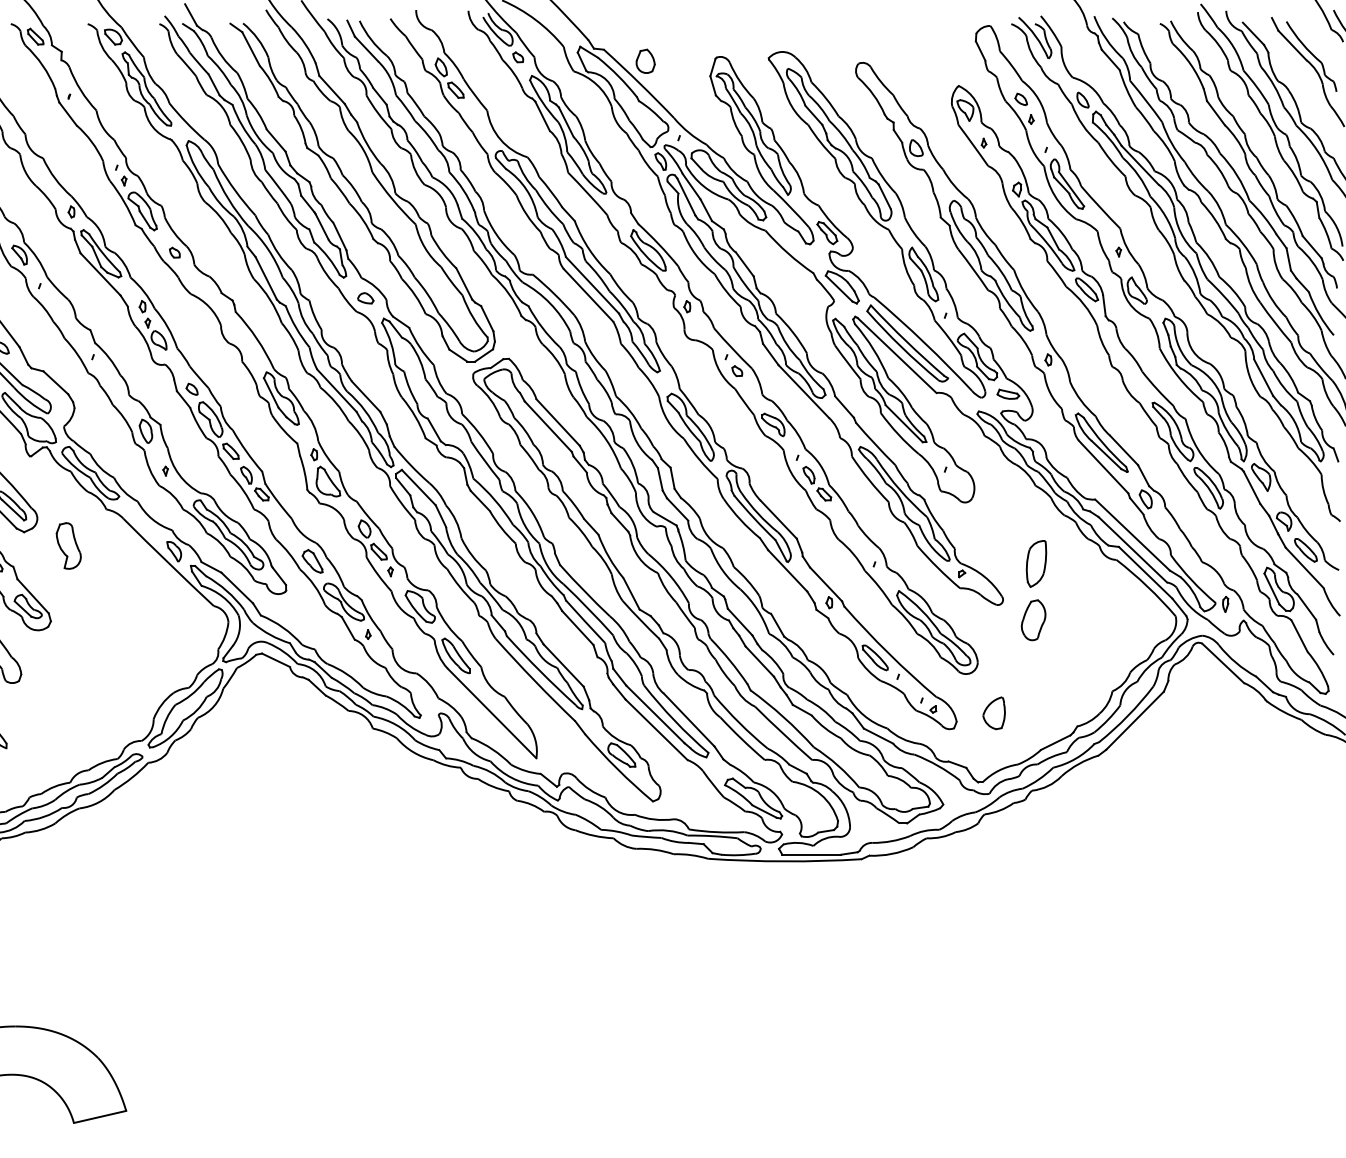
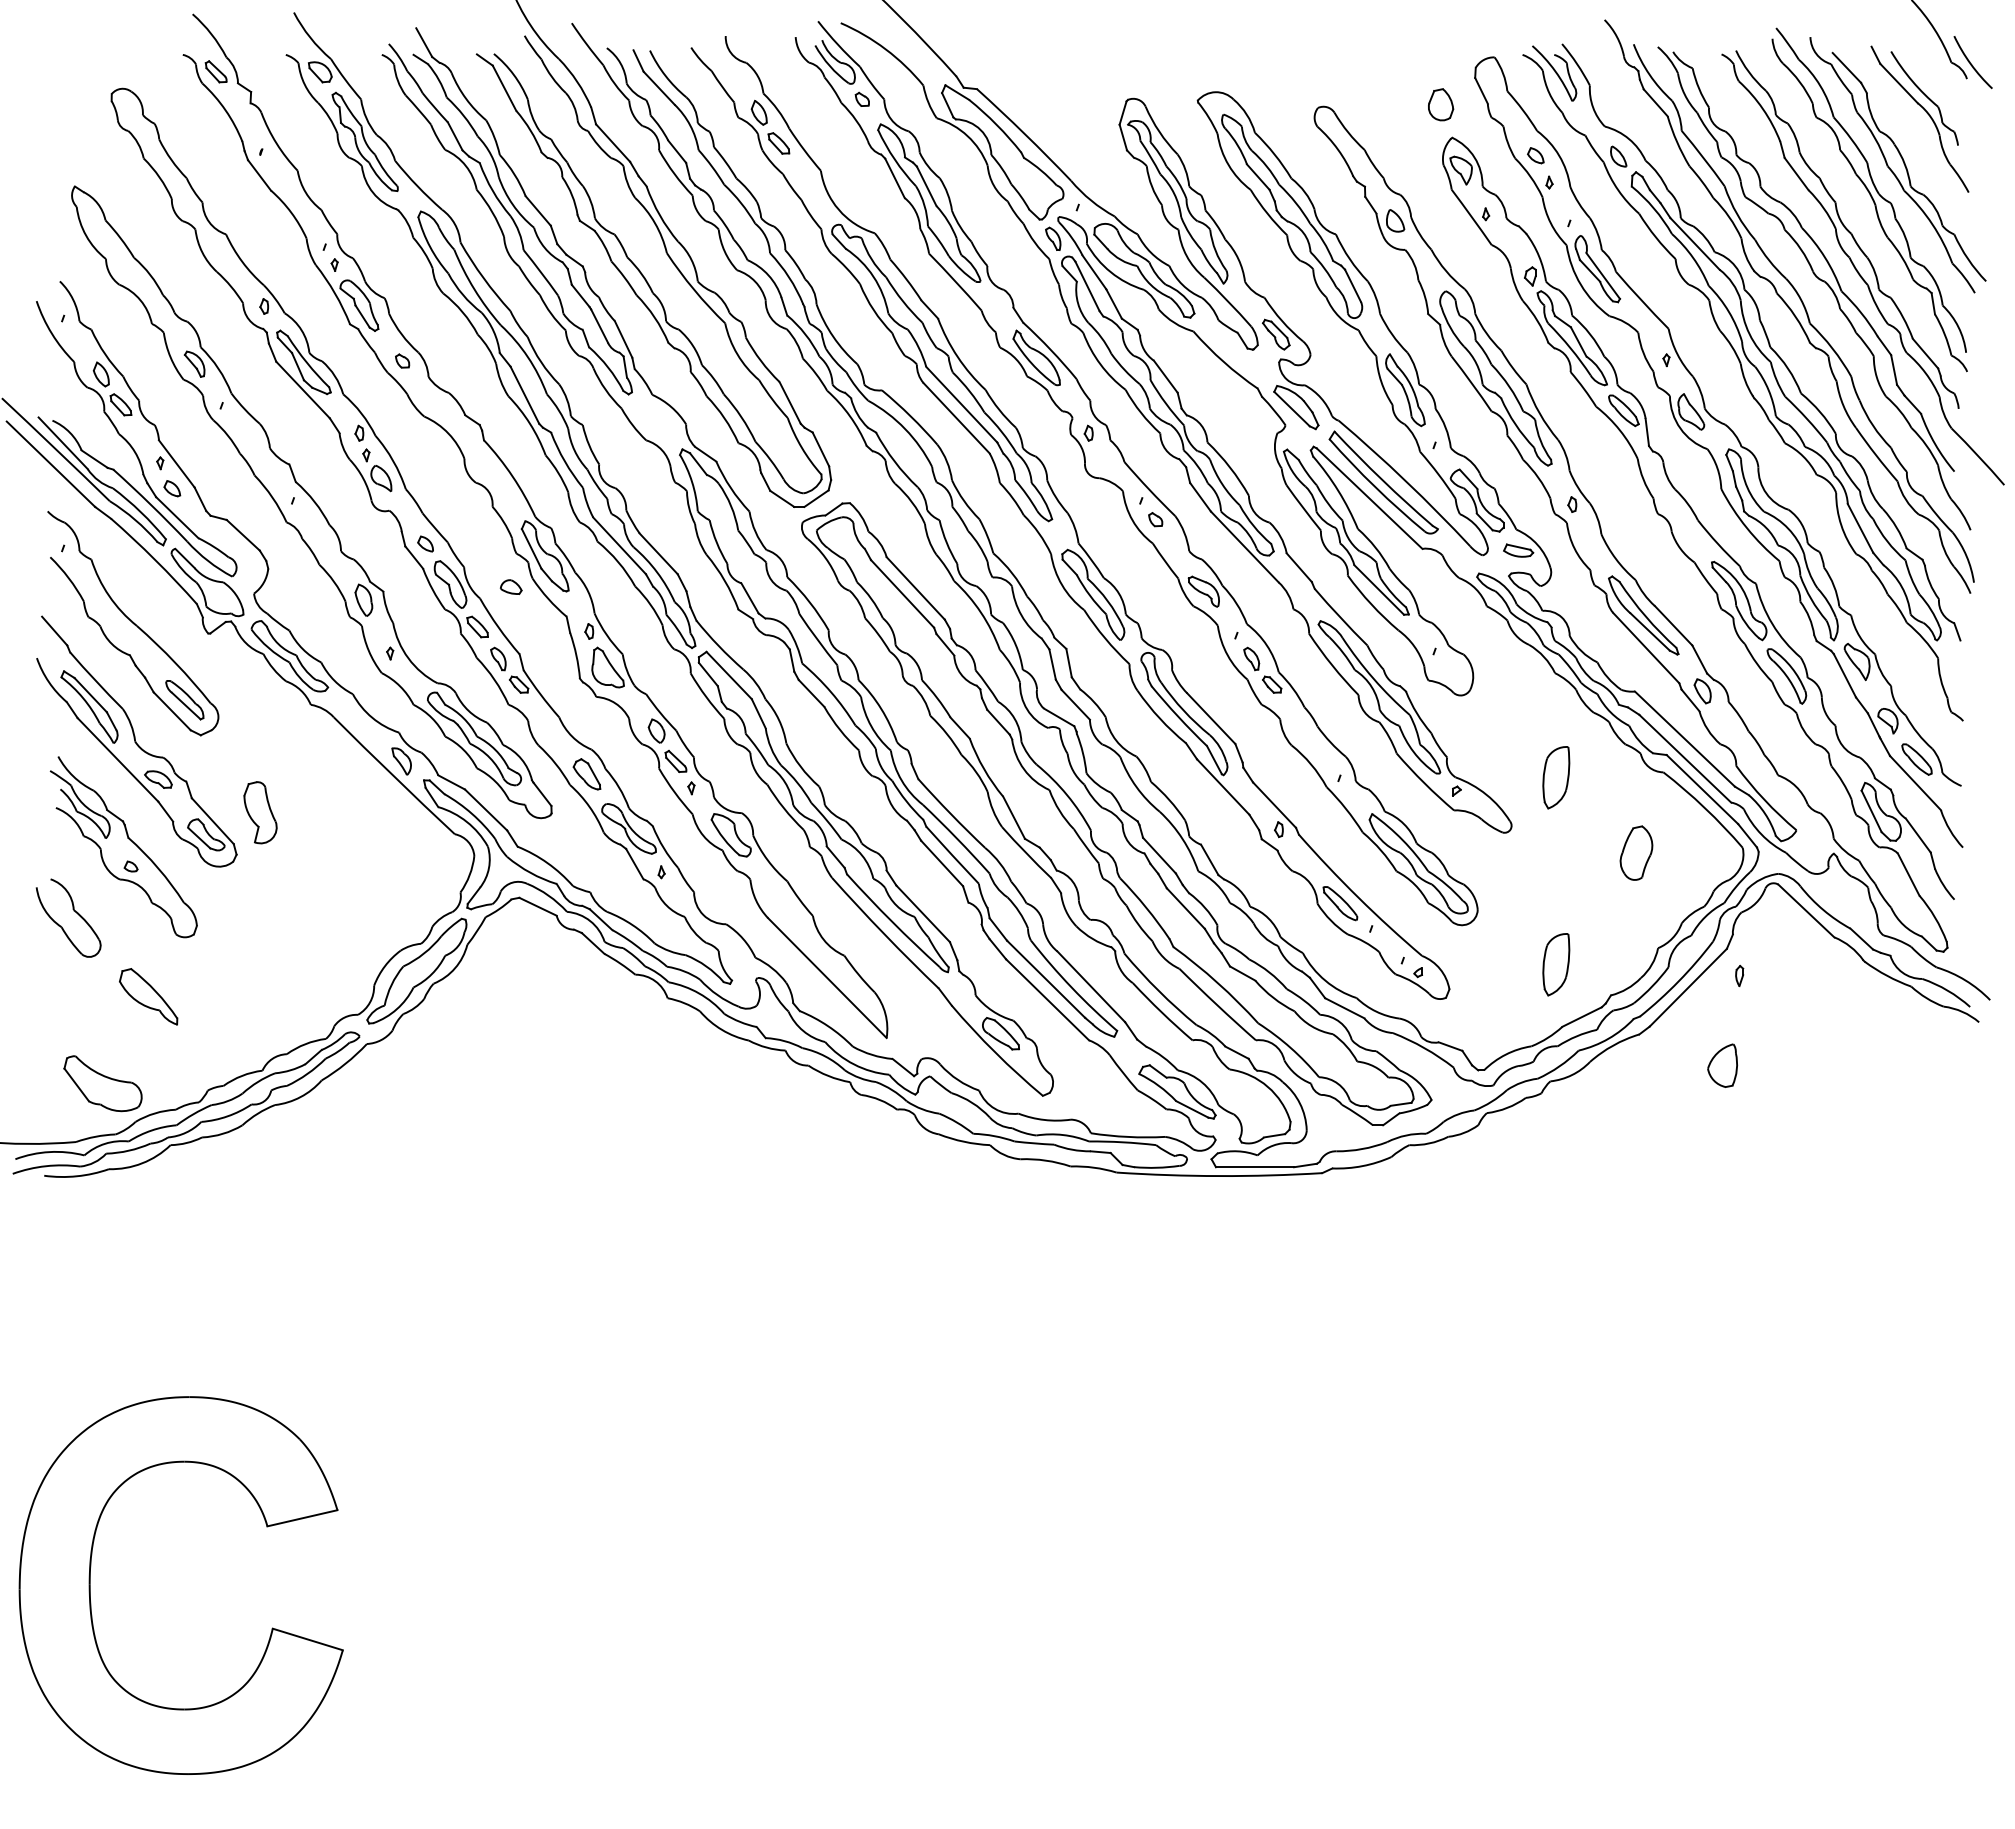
part: (646, 61) -> (1441, 104), moved
part: (365, 297) -> (510, 586), moved
part: (68, 545) -> (260, 812), moved
part: (1225, 604) -> (1739, 975), moved
part: (1033, 619) -> (1636, 852), moved
part: (455, 655) -> (778, 900), removed
part: (1036, 703) -> (1556, 964), added
part: (994, 713) -> (1722, 1065), moved

